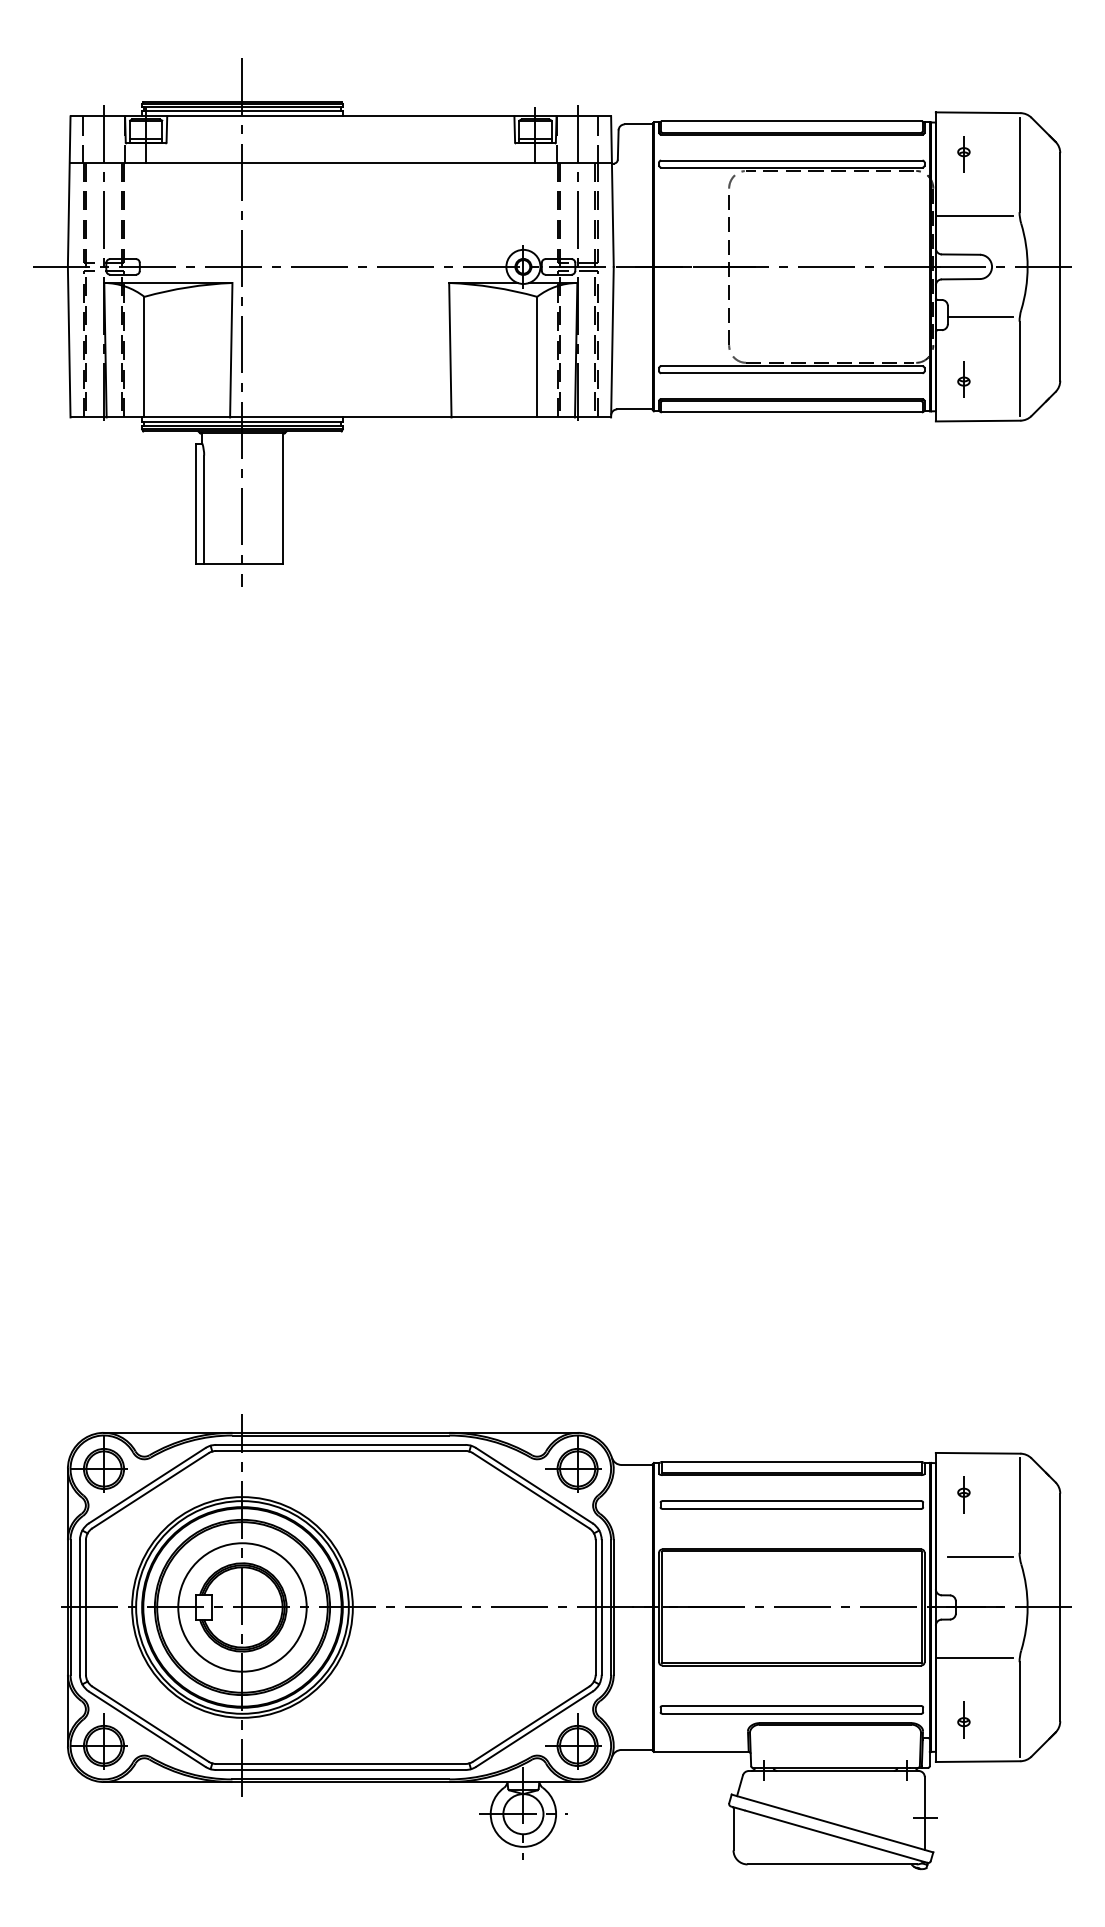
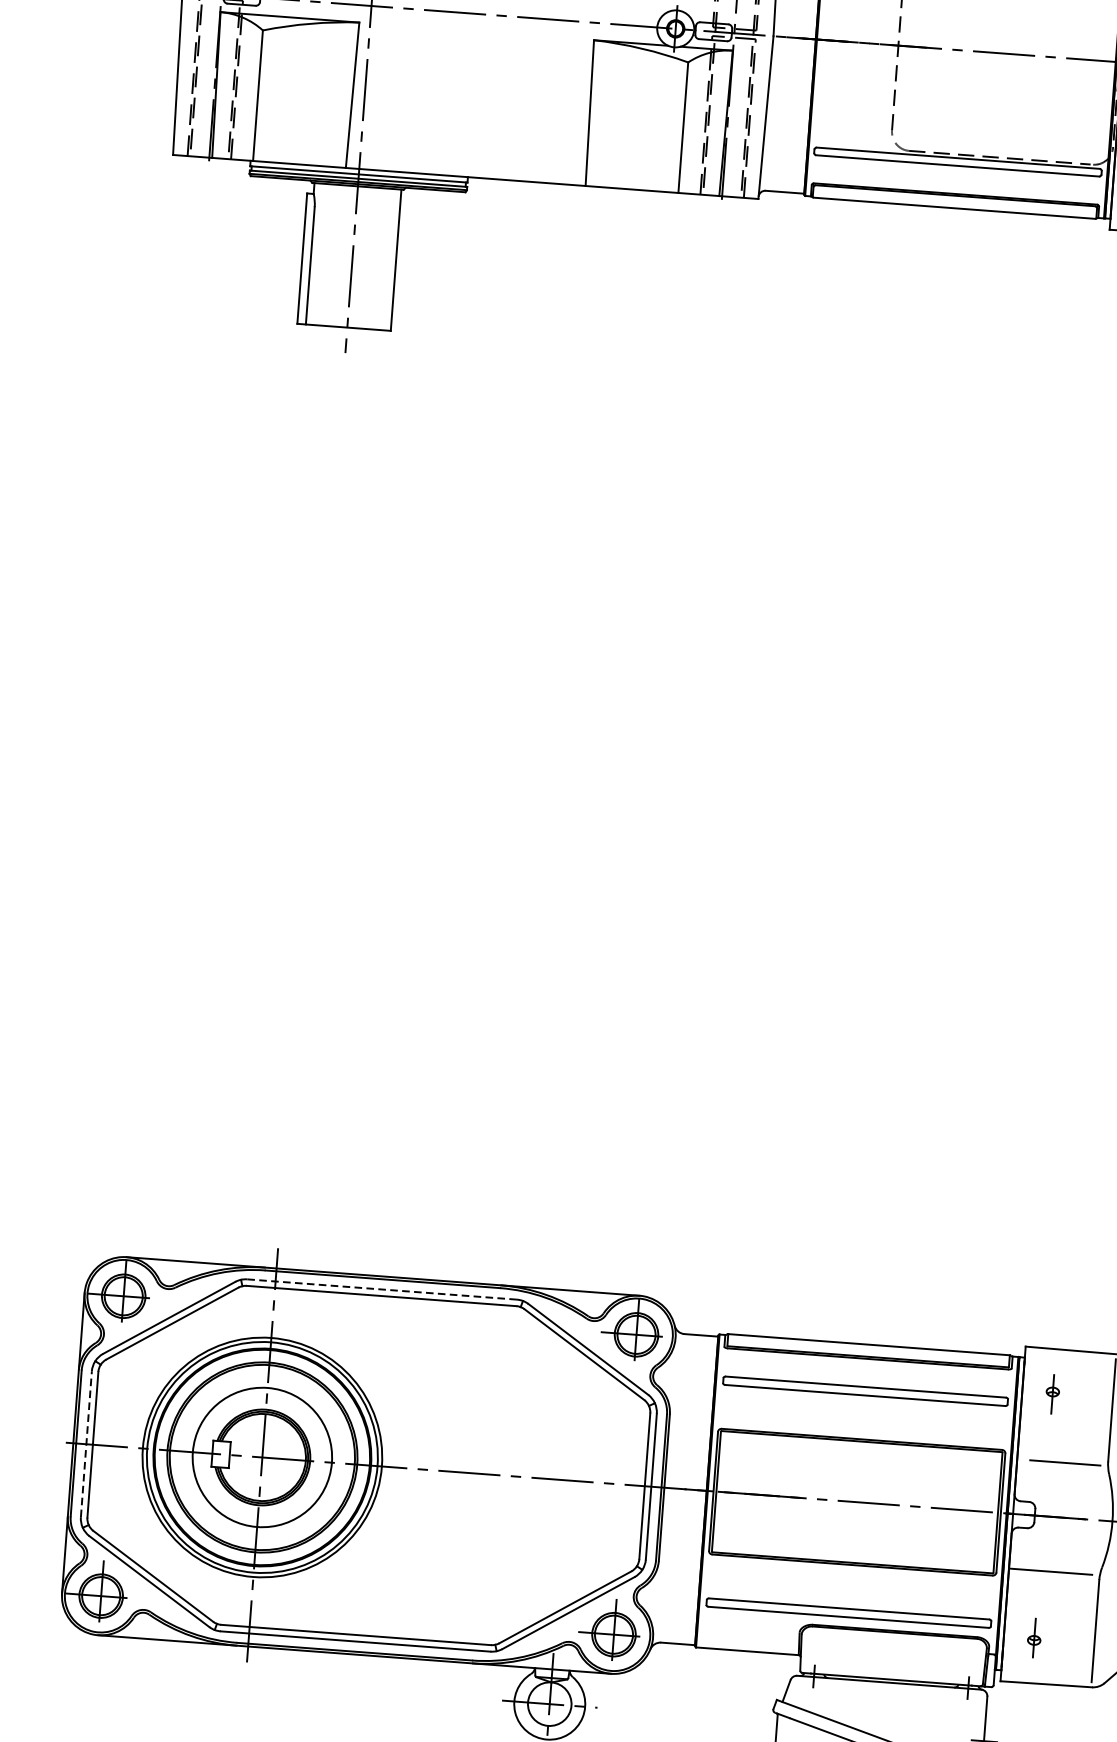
line: (340, 1444) -> (381, 1289), solid -> dashed
line: (79, 1606) -> (85, 1443), solid -> dashed

